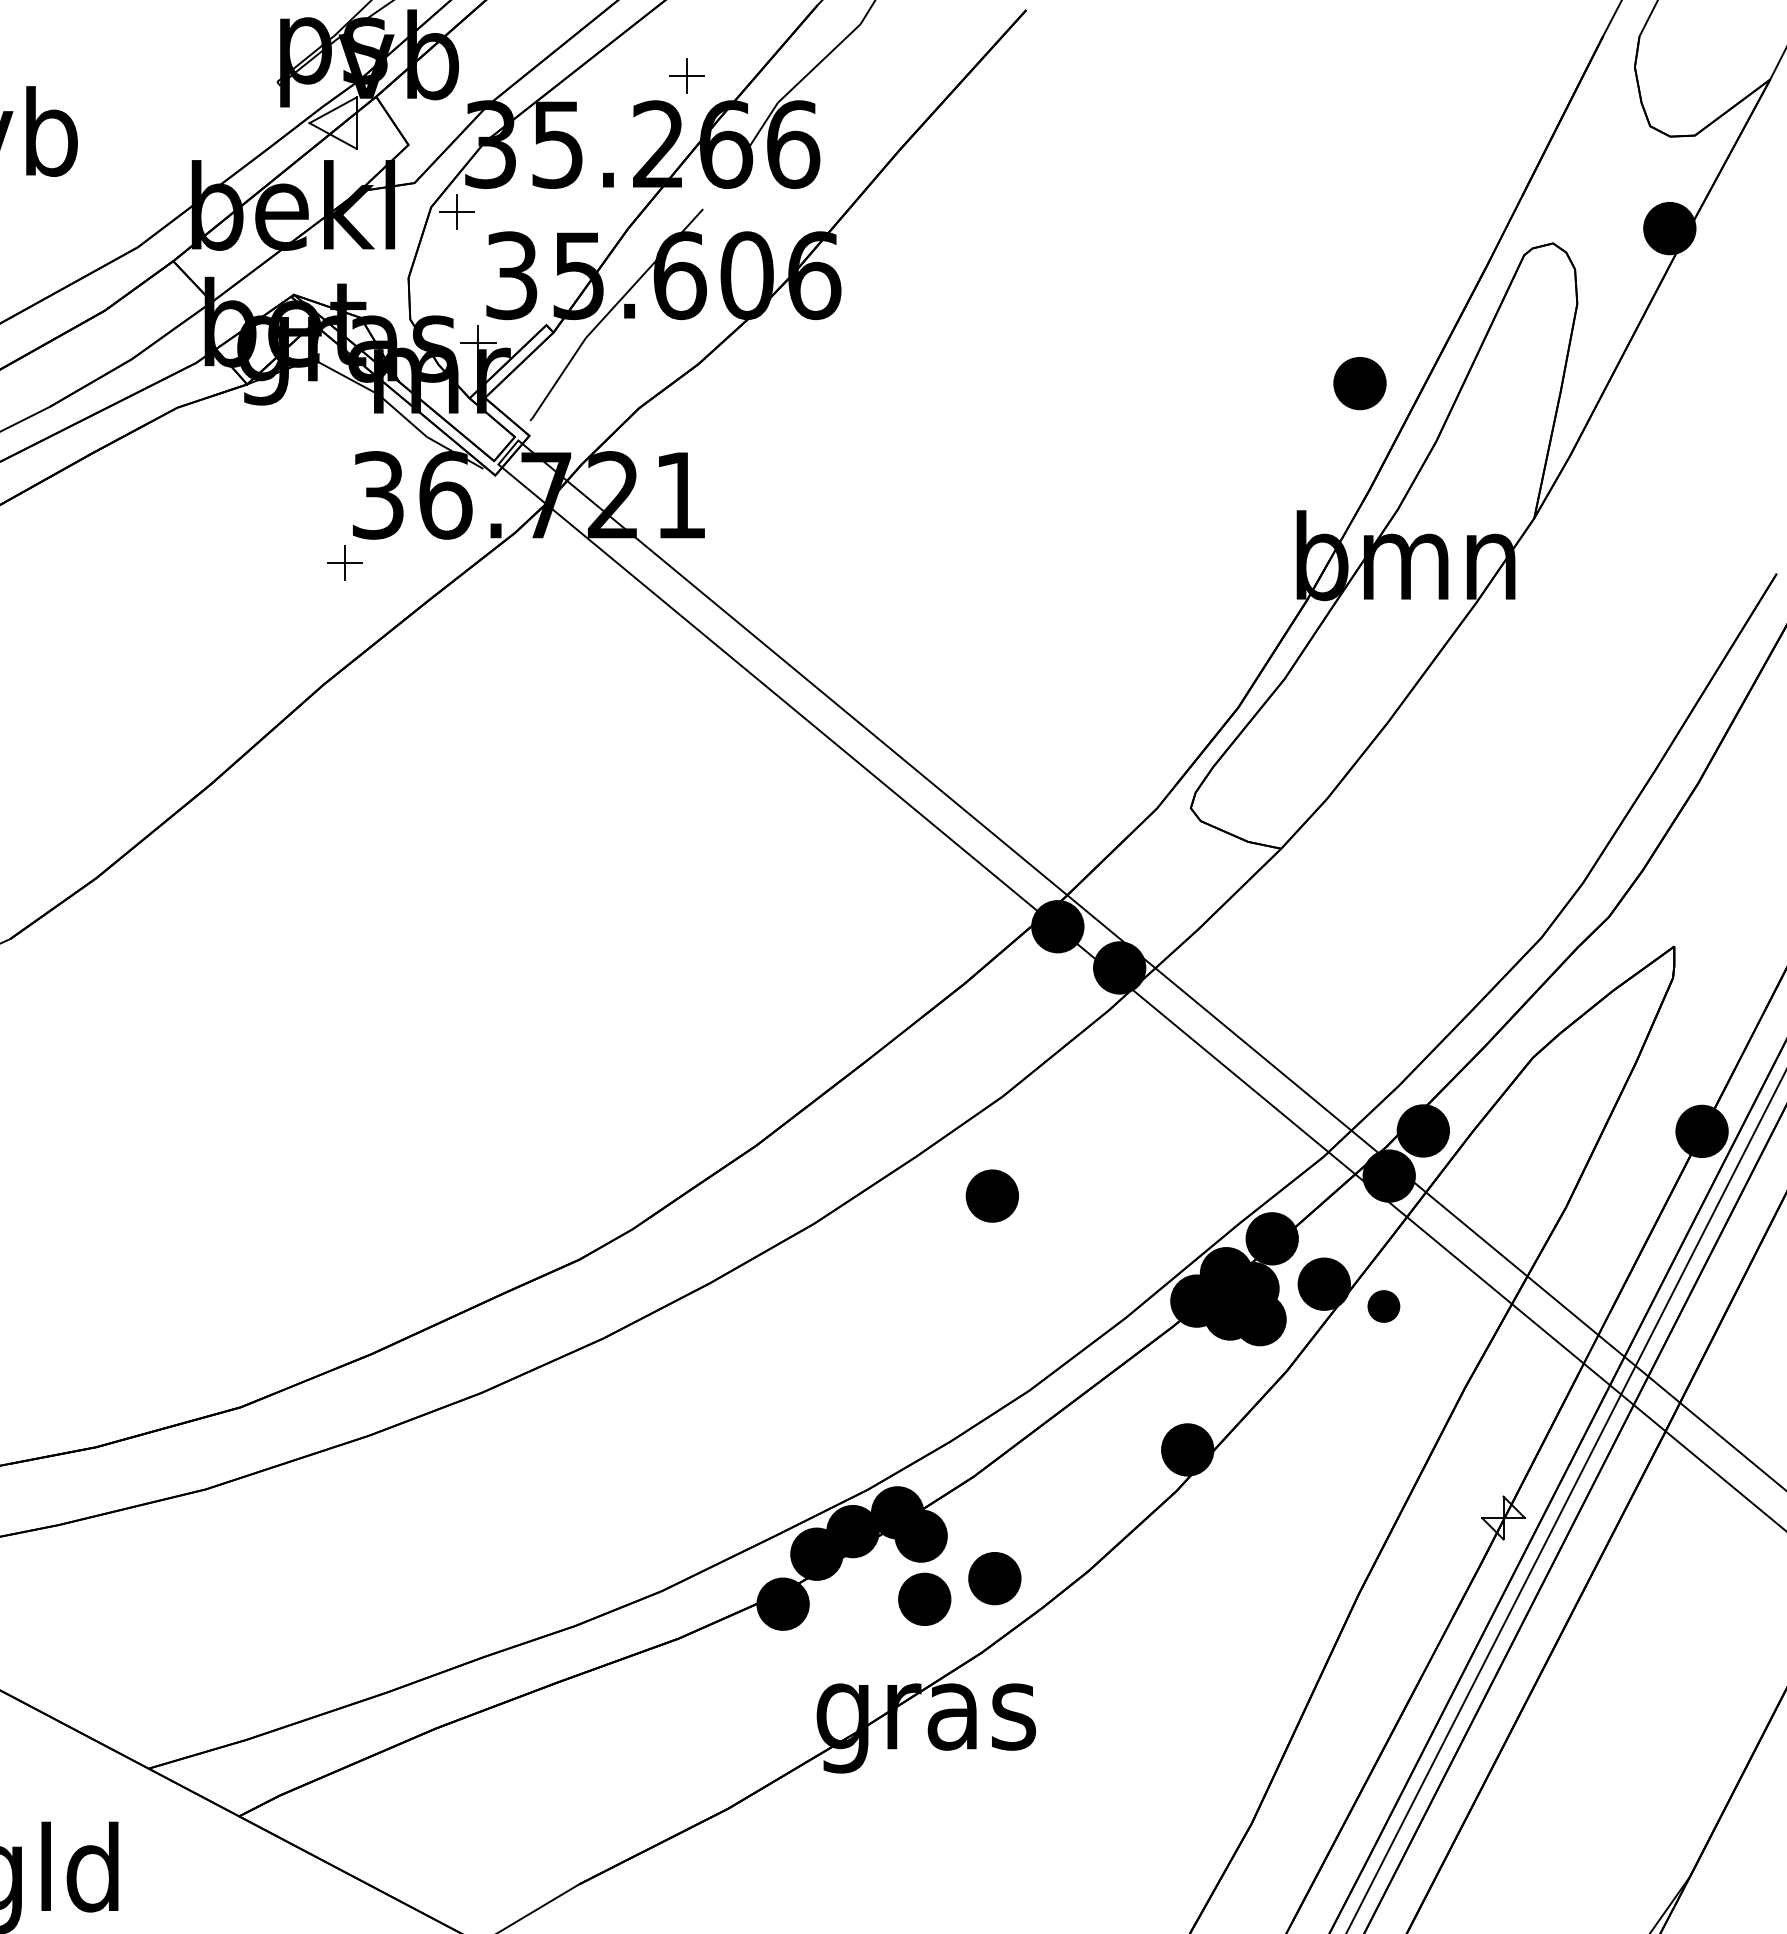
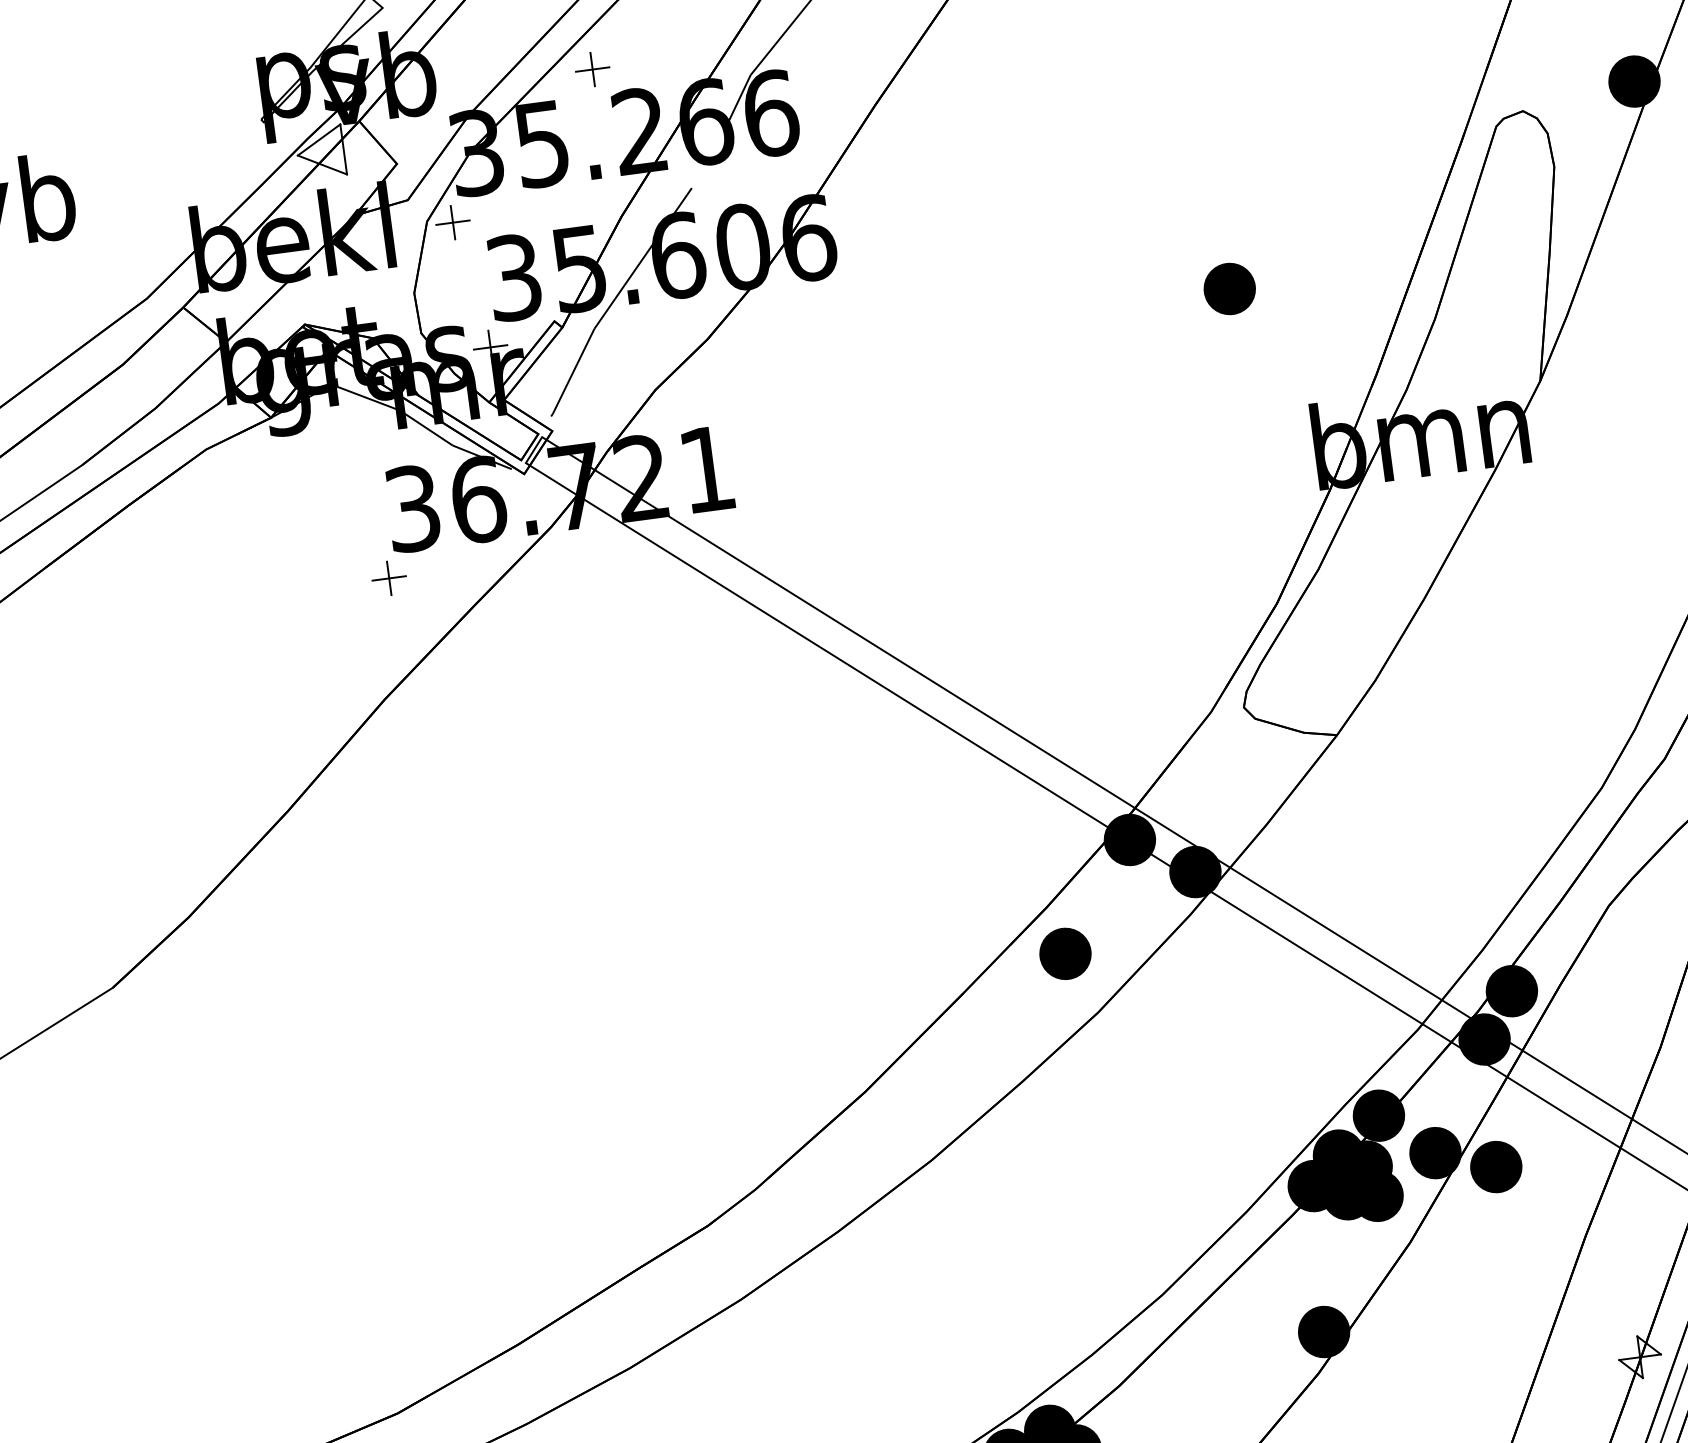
part: (686, 75) -> (592, 69), moved
part: (1359, 383) -> (1229, 288), moved
part: (991, 1195) -> (1064, 953), moved
part: (1383, 1306) -> (1495, 1167), size x1.67

